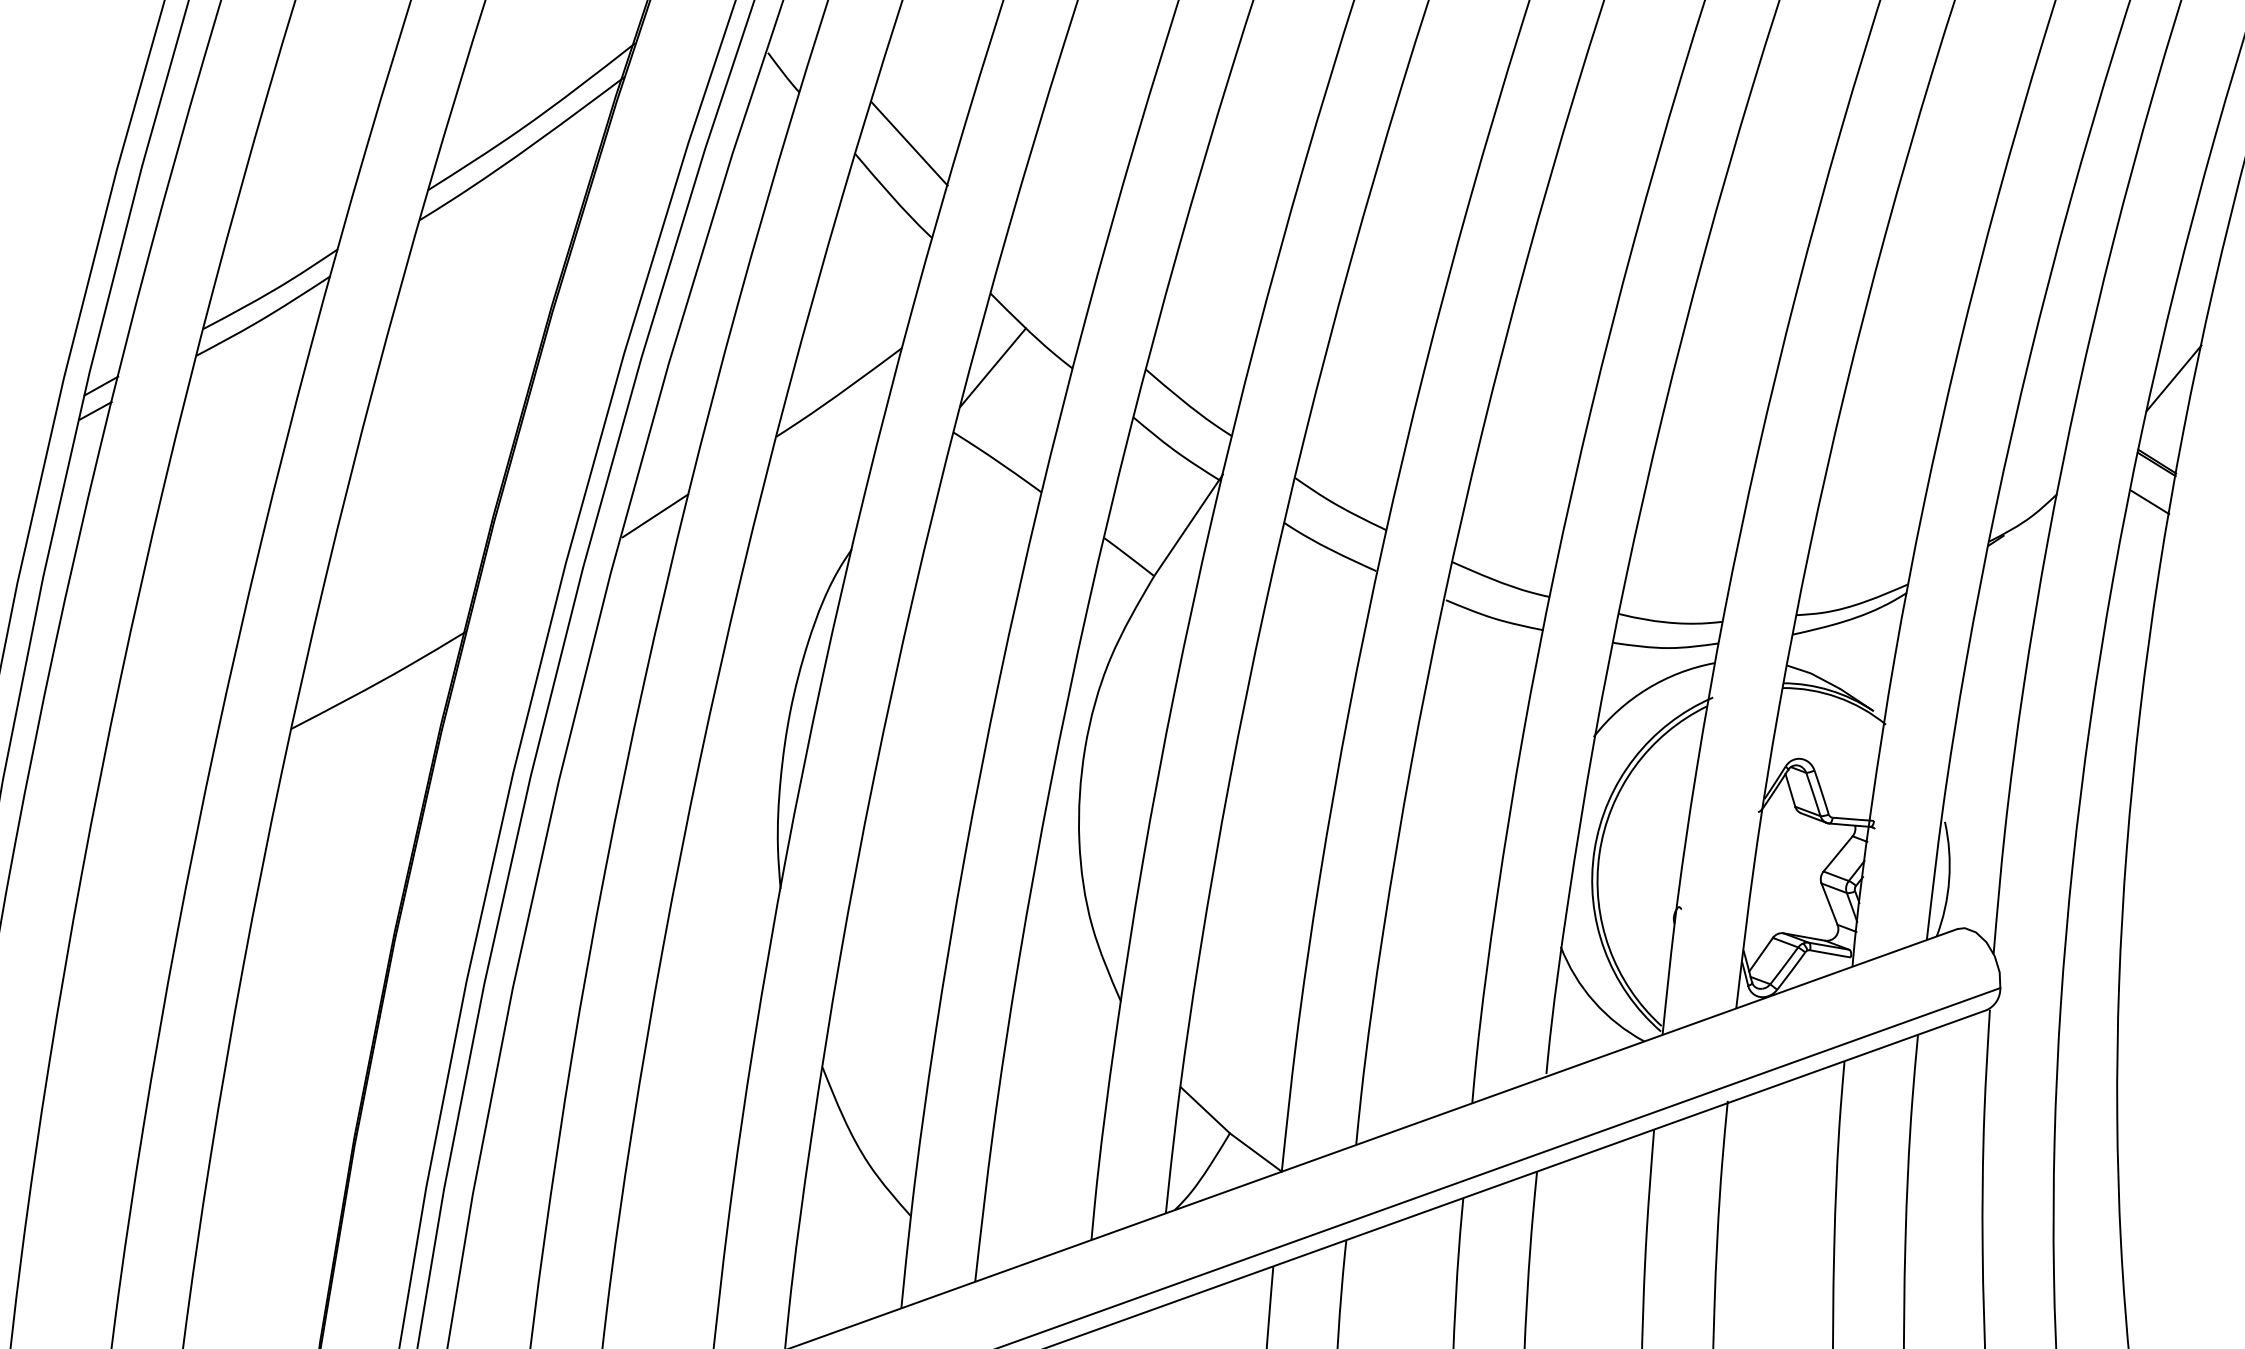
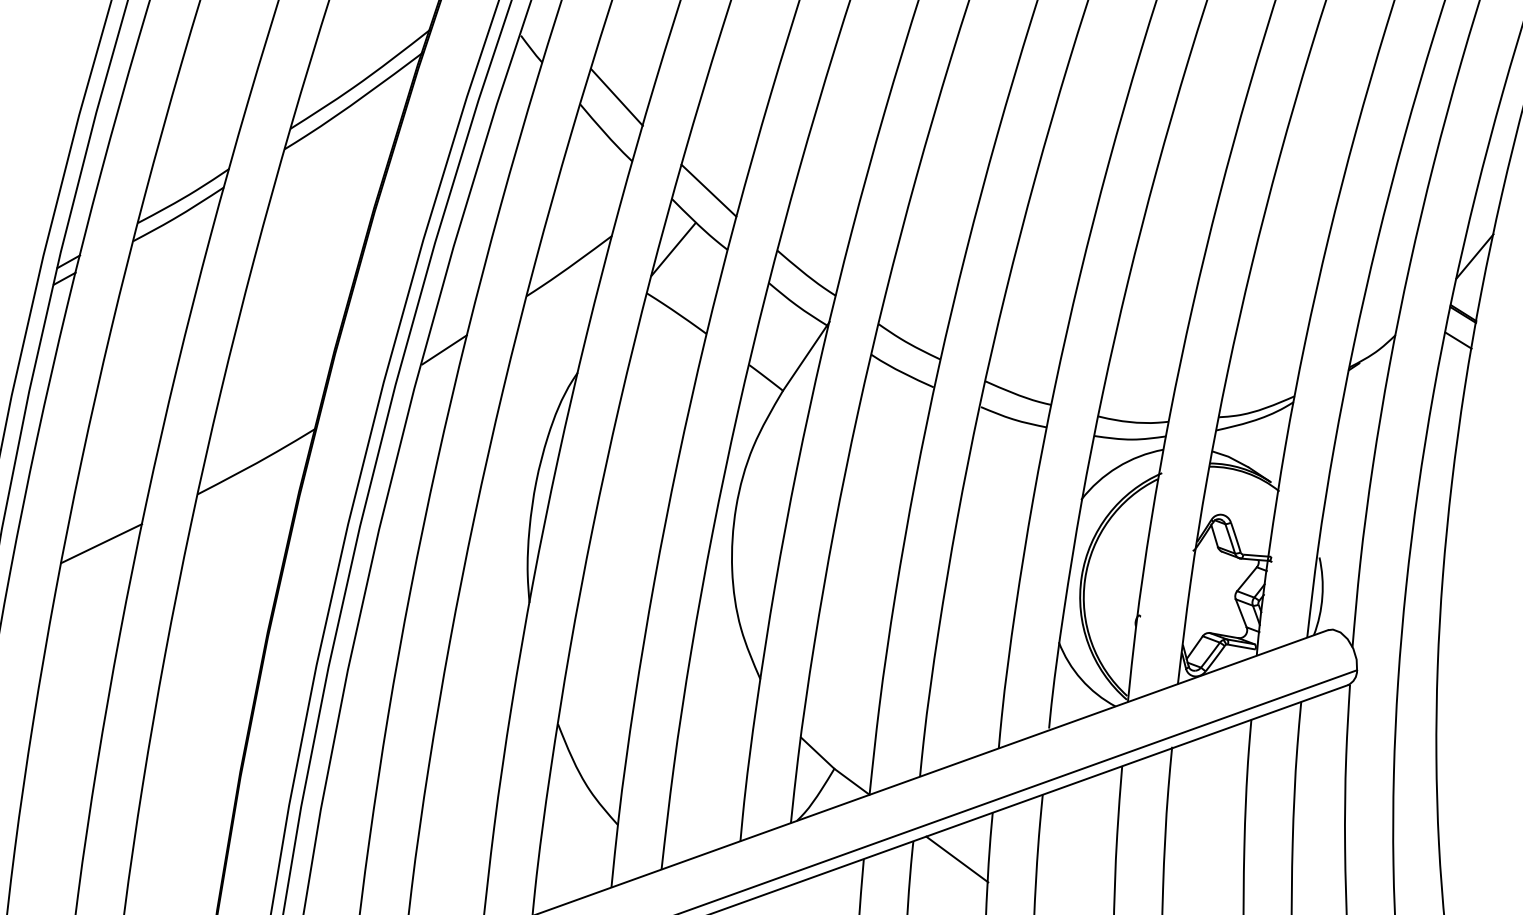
line: (1044, 280) -> (708, 190), added
line: (149, 801) -> (101, 543), added
line: (1411, 1267) -> (957, 859), added

